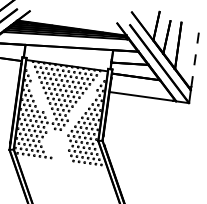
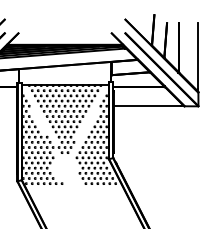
line: (195, 56) -> (198, 56), dashed -> solid

